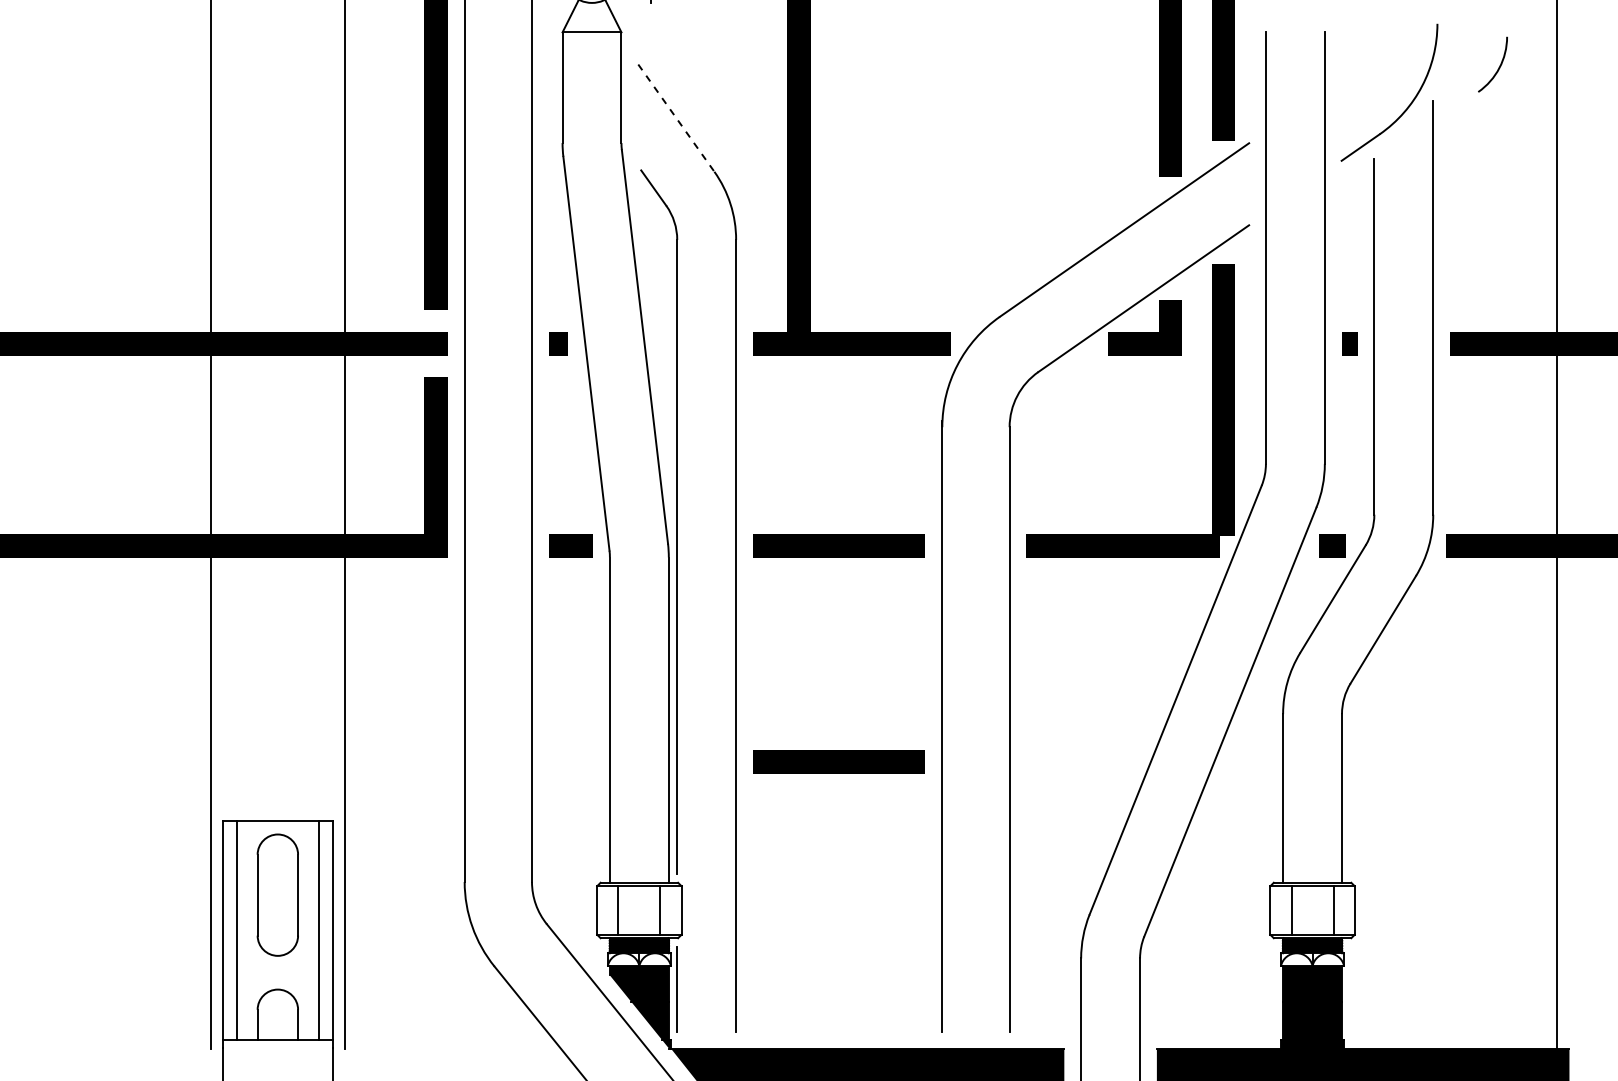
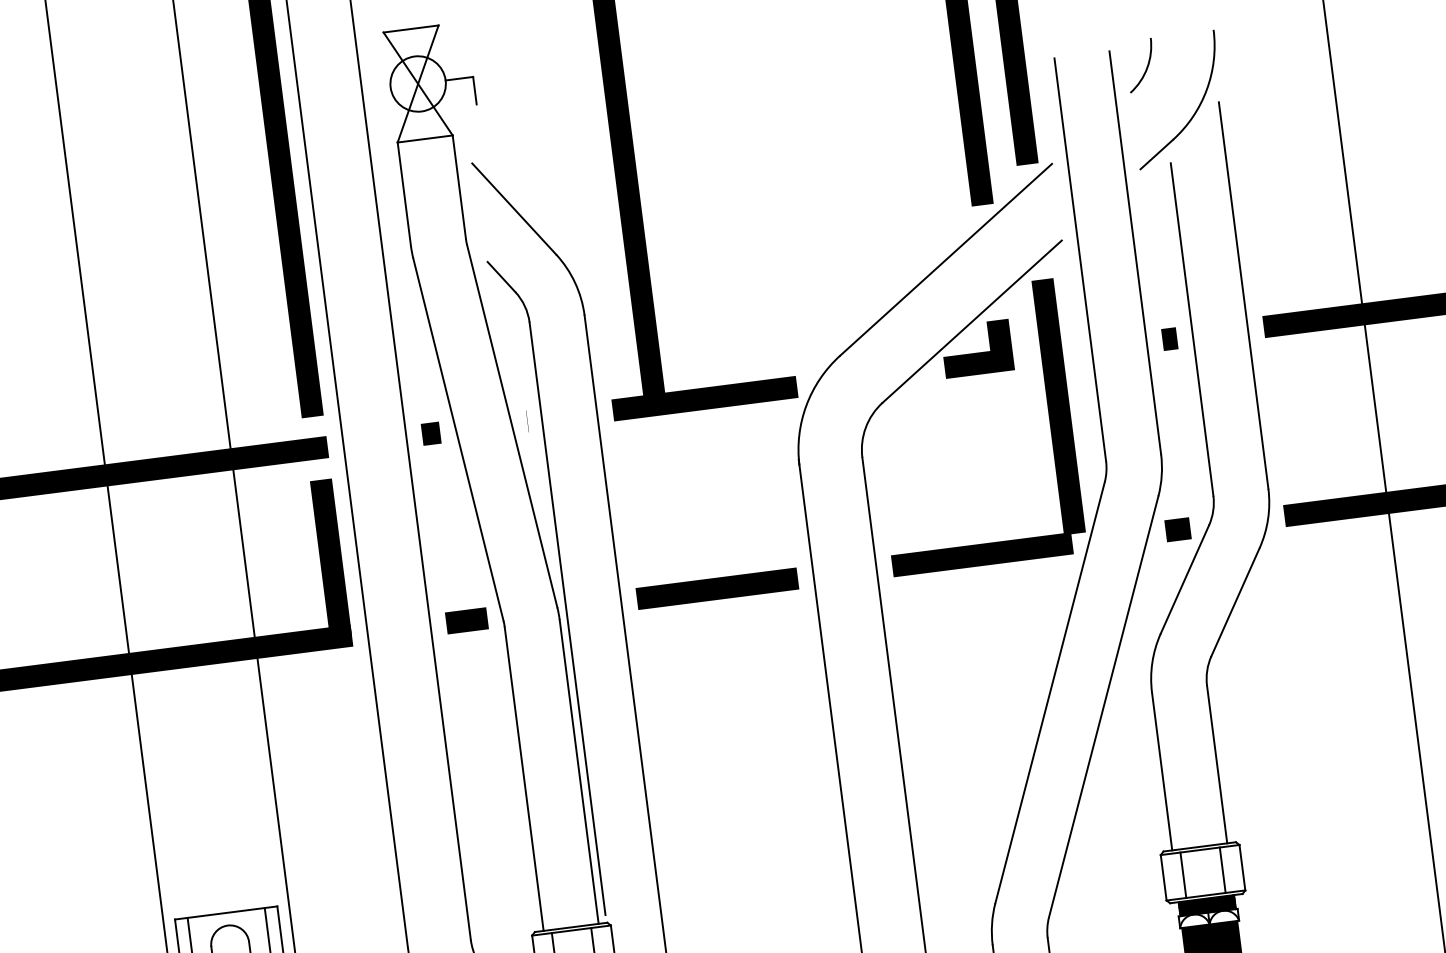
arc: (1498, 67) -> (1146, 67), moved
line: (676, 118) -> (514, 209), dashed -> solid
line: (838, 761) -> (742, 790), removed

